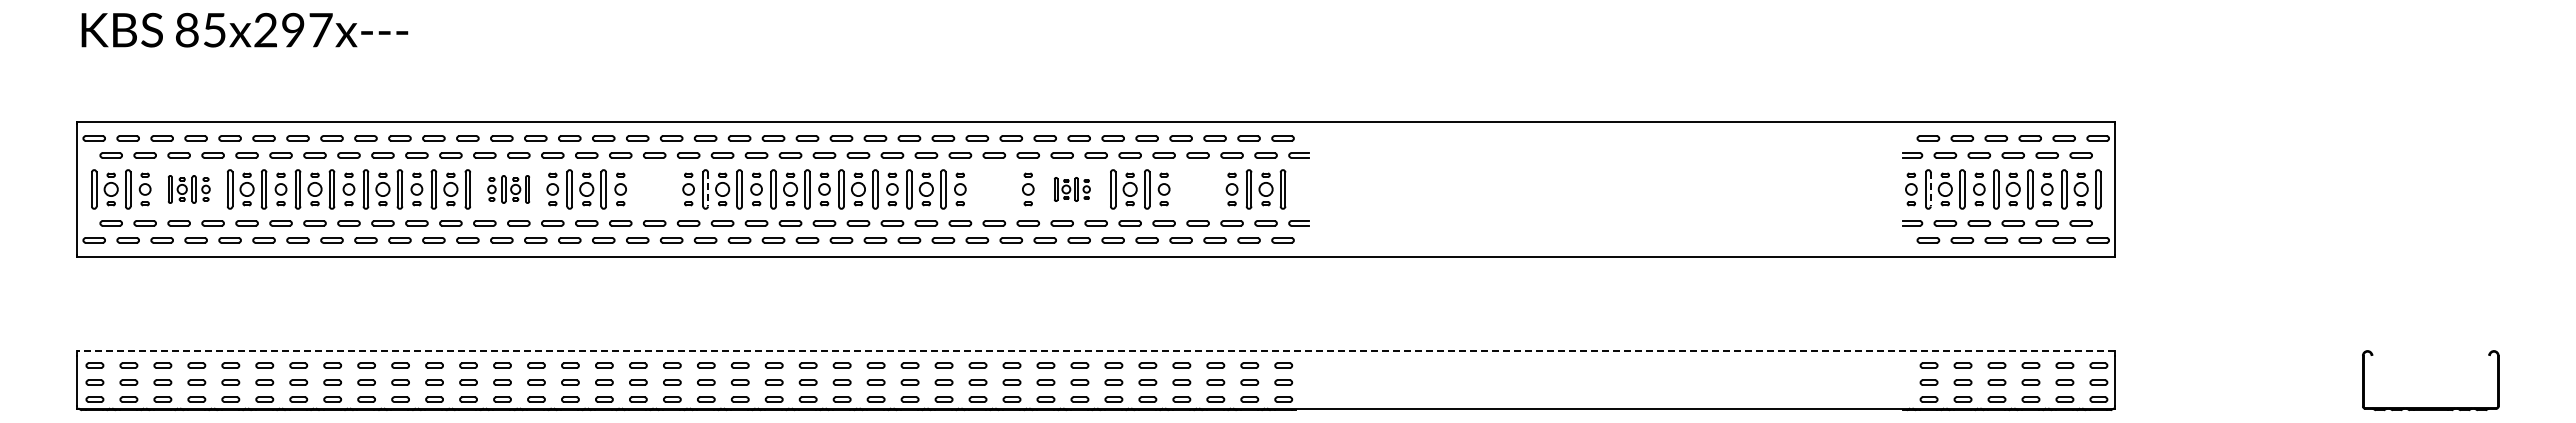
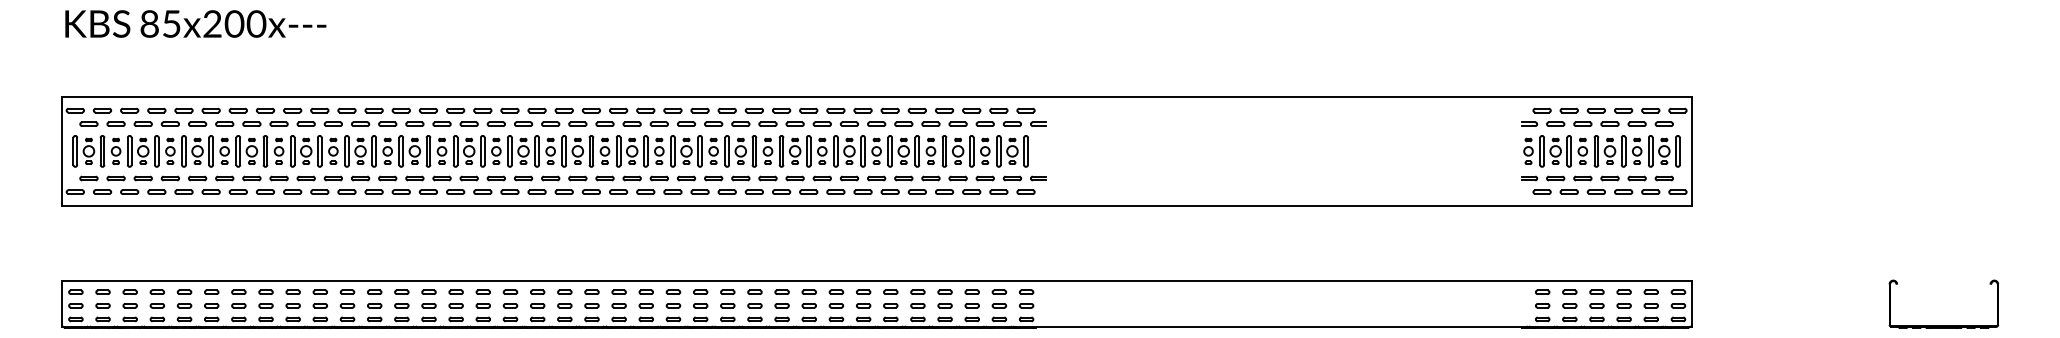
text: (307, 29) -> (245, 23), 85x297x--- -> 85x200x---
part: (189, 189) -> (151, 151), size x1.43
part: (508, 189) -> (406, 151), size x1.43
part: (654, 189) -> (523, 151), added
line: (708, 189) -> (566, 151), dashed -> solid
part: (994, 189) -> (795, 151), added
part: (1072, 189) -> (857, 151), size x1.67
part: (1198, 189) -> (958, 151), added
line: (1930, 189) -> (1543, 151), dashed -> solid
line: (1096, 351) -> (876, 280), dashed -> solid

